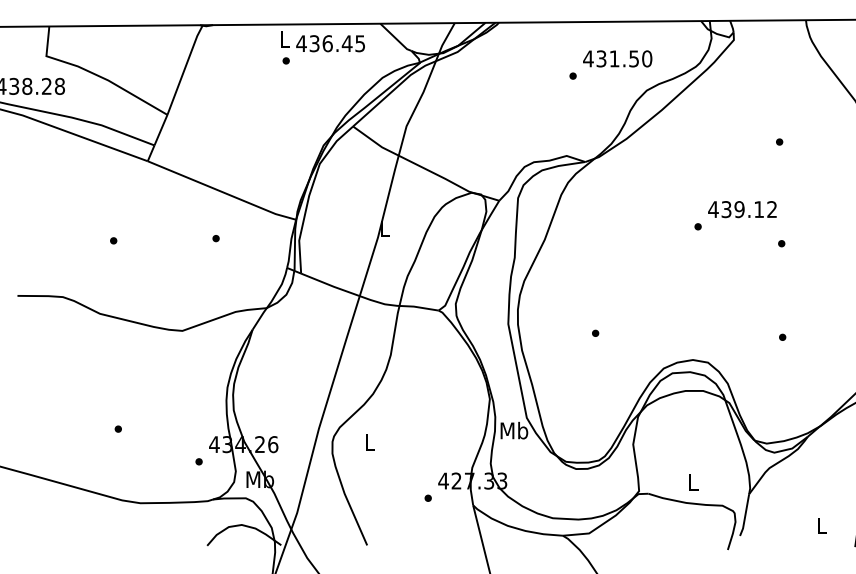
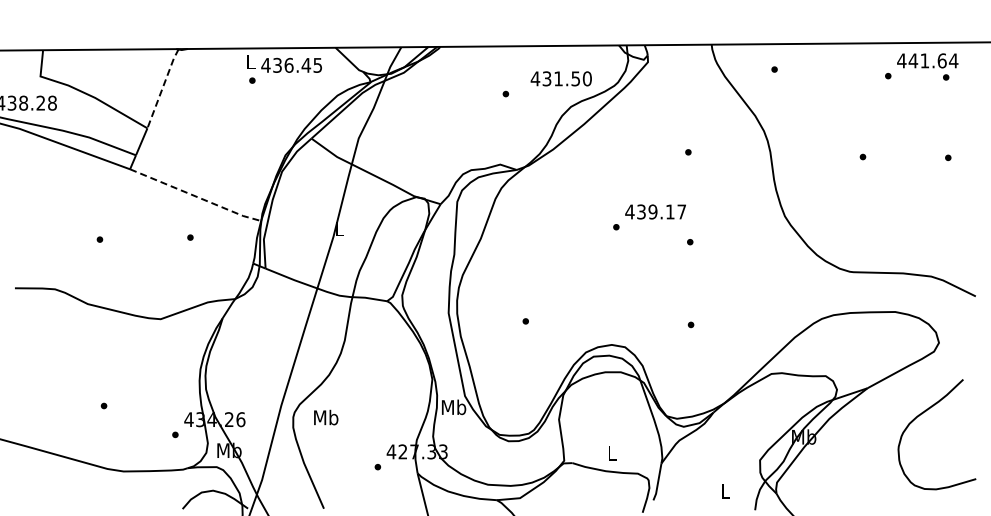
text: (616, 58) -> (560, 78), moved
line: (184, 69) -> (162, 88), solid -> dashed
line: (222, 192) -> (196, 196), solid -> dashed
text: (771, 209) -> (681, 211), 439.12 -> 439.17
text: (370, 442) -> (326, 417), L -> Mb

